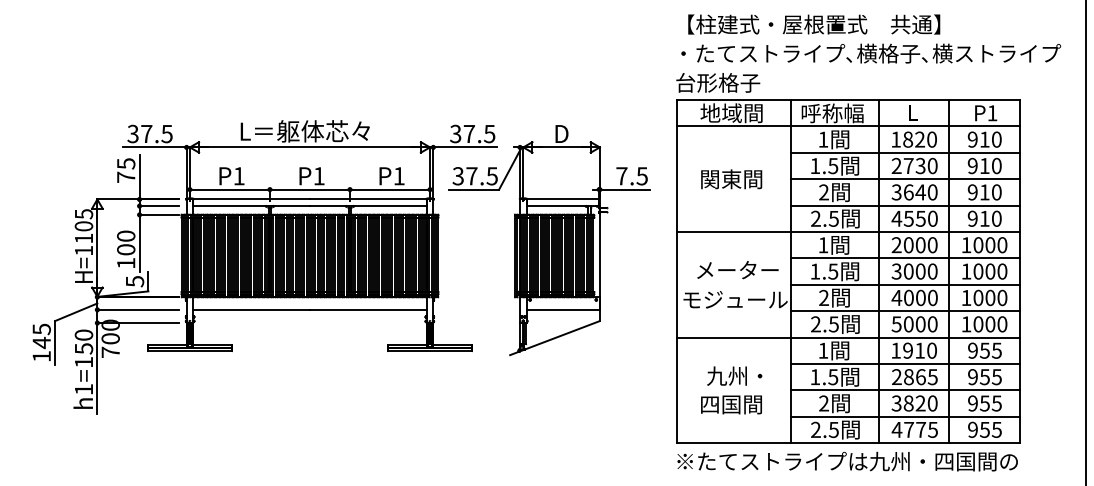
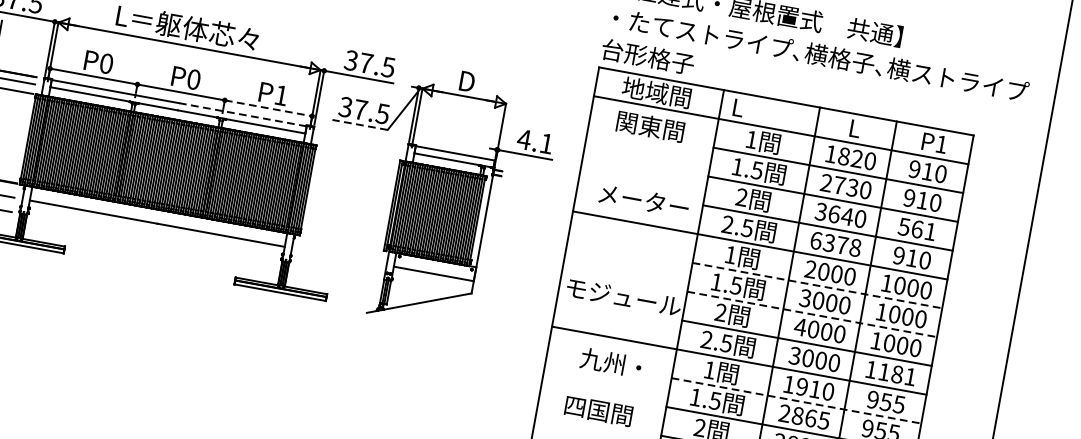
text: (832, 113) -> (766, 112), 呼称幅 -> L
text: (238, 176) -> (105, 63), P1 -> P0
text: (318, 176) -> (193, 79), P1 -> P0
text: (631, 176) -> (534, 141), 7.5 -> 4.1
text: (731, 179) -> (650, 126), moved
line: (390, 189) -> (269, 108), solid -> dashed
line: (473, 189) -> (359, 124), solid -> dashed
text: (984, 192) -> (917, 229), 910 -> 561
line: (367, 199) -> (242, 114), solid -> dashed
text: (914, 218) -> (835, 243), 4550 -> 6378
line: (905, 258) -> (817, 285), solid -> dashed
text: (737, 270) -> (643, 201), moved
line: (905, 284) -> (812, 314), solid -> dashed
text: (896, 323) -> (794, 354), 5000 -> 3000
text: (990, 324) -> (897, 374), 1000 -> 1181
line: (905, 363) -> (796, 400), solid -> dashed
text: (734, 375) -> (610, 362), moved

